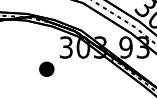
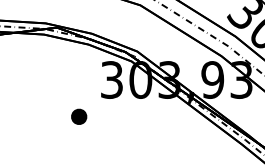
part: (46, 69) -> (78, 117), size x0.62

